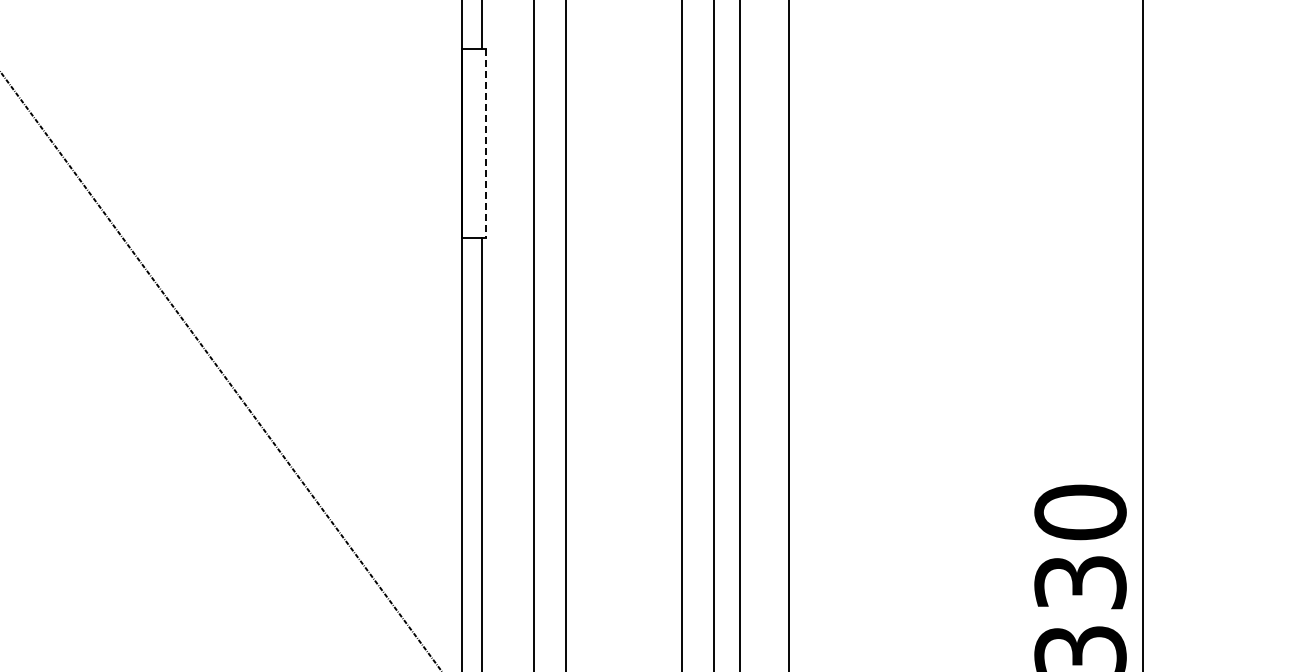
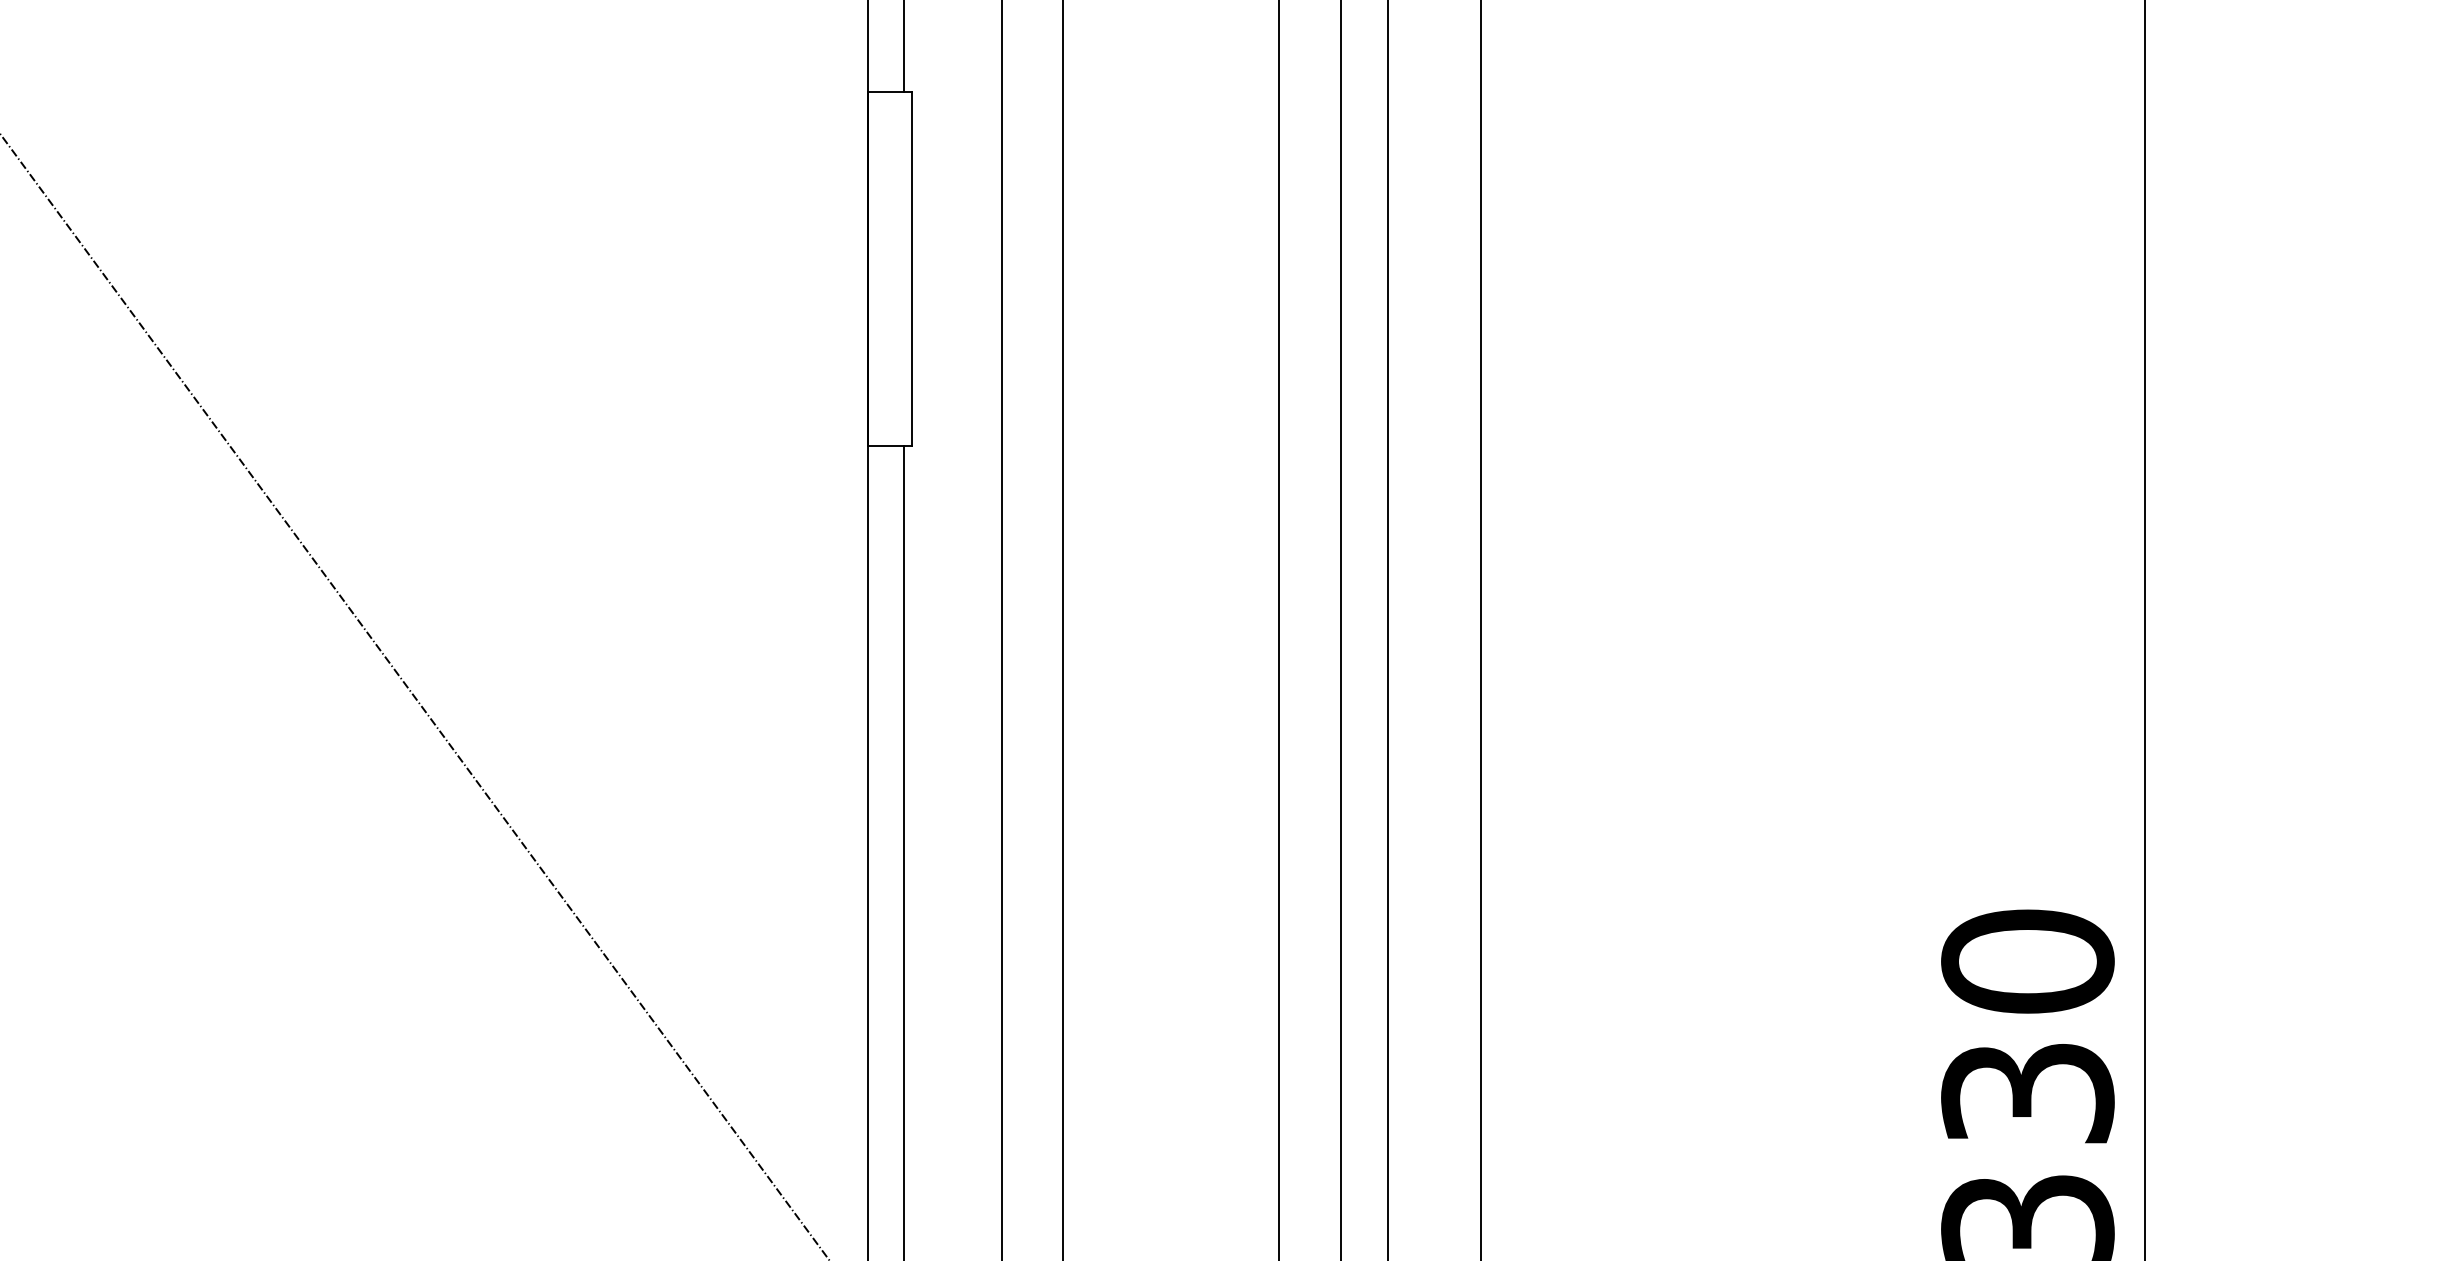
line: (485, 143) -> (911, 269), dashed -> solid

